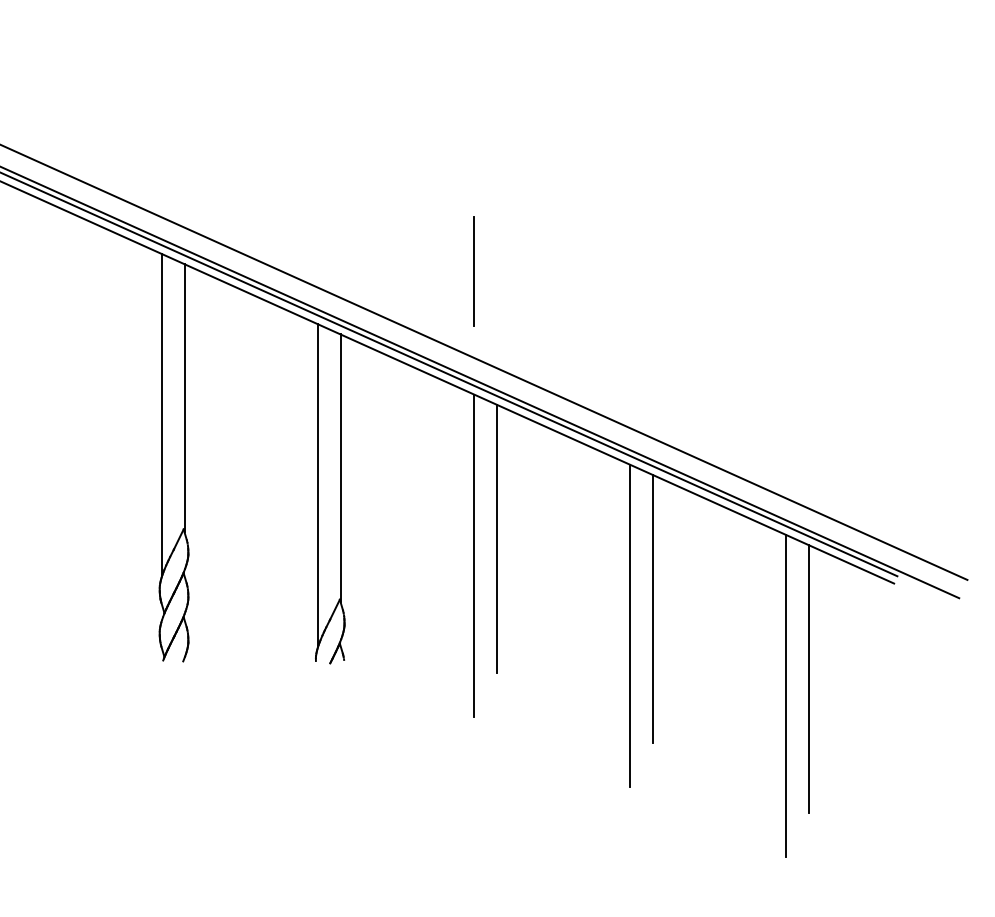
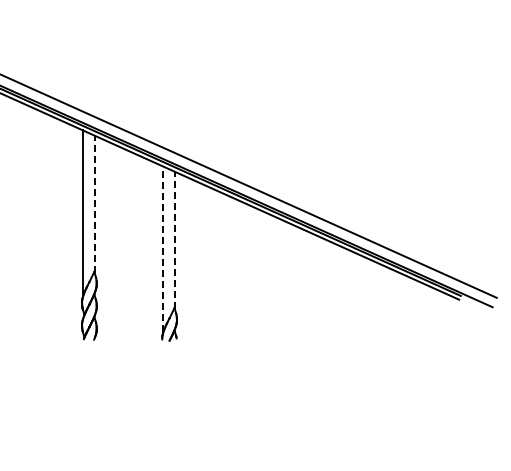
line: (474, 271) -> (243, 139), removed
line: (183, 398) -> (94, 204), solid -> dashed
line: (339, 468) -> (174, 240), solid -> dashed
line: (318, 485) -> (163, 249), solid -> dashed
line: (497, 538) -> (255, 276), removed
line: (474, 555) -> (243, 285), removed
line: (653, 608) -> (335, 312), removed
line: (629, 625) -> (323, 321), removed
line: (809, 678) -> (415, 348), removed
line: (785, 696) -> (403, 357), removed

